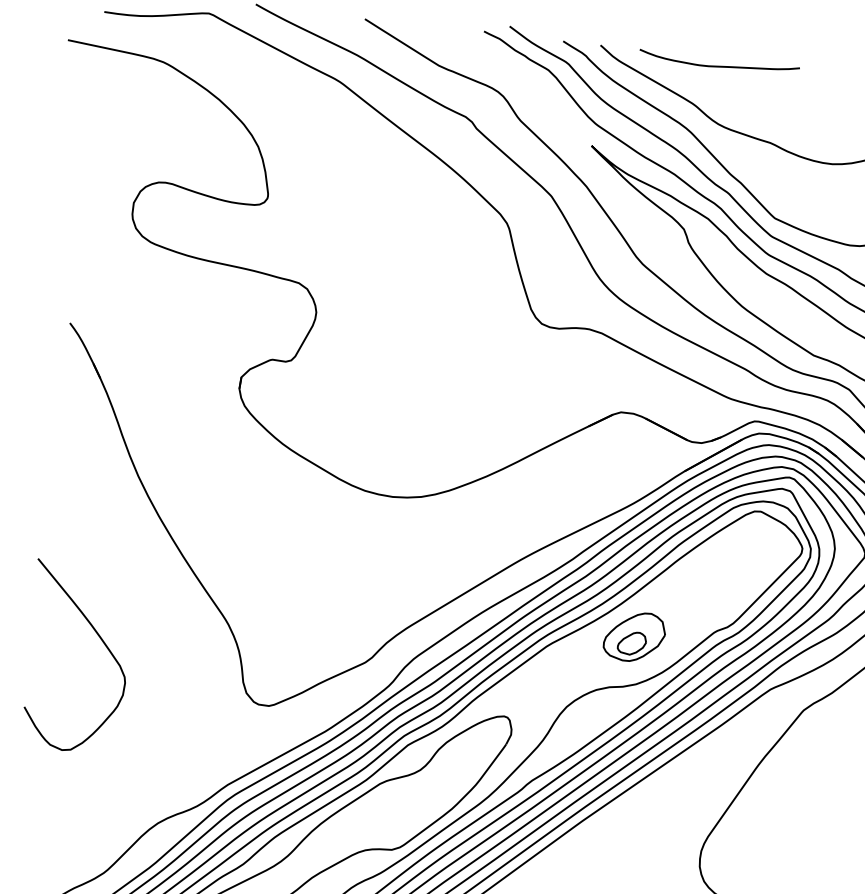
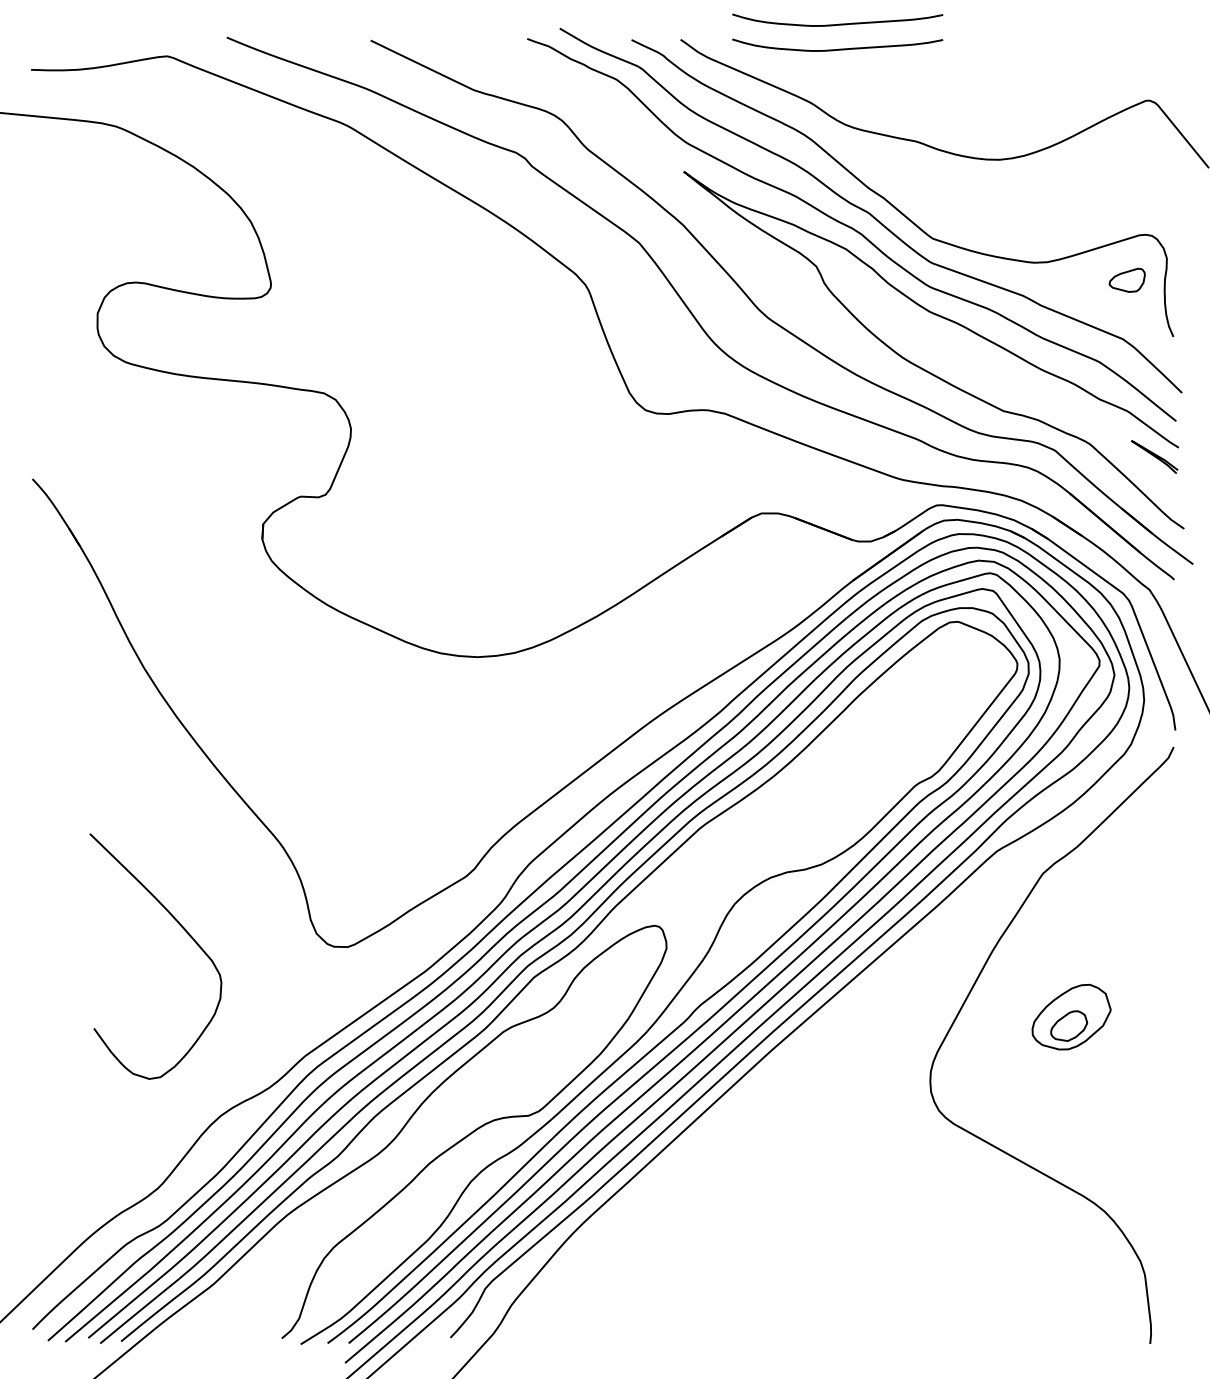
curve: (721, 46) -> (838, 23), added
part: (634, 636) -> (1071, 1016), moved
curve: (103, 643) -> (187, 934), moved

